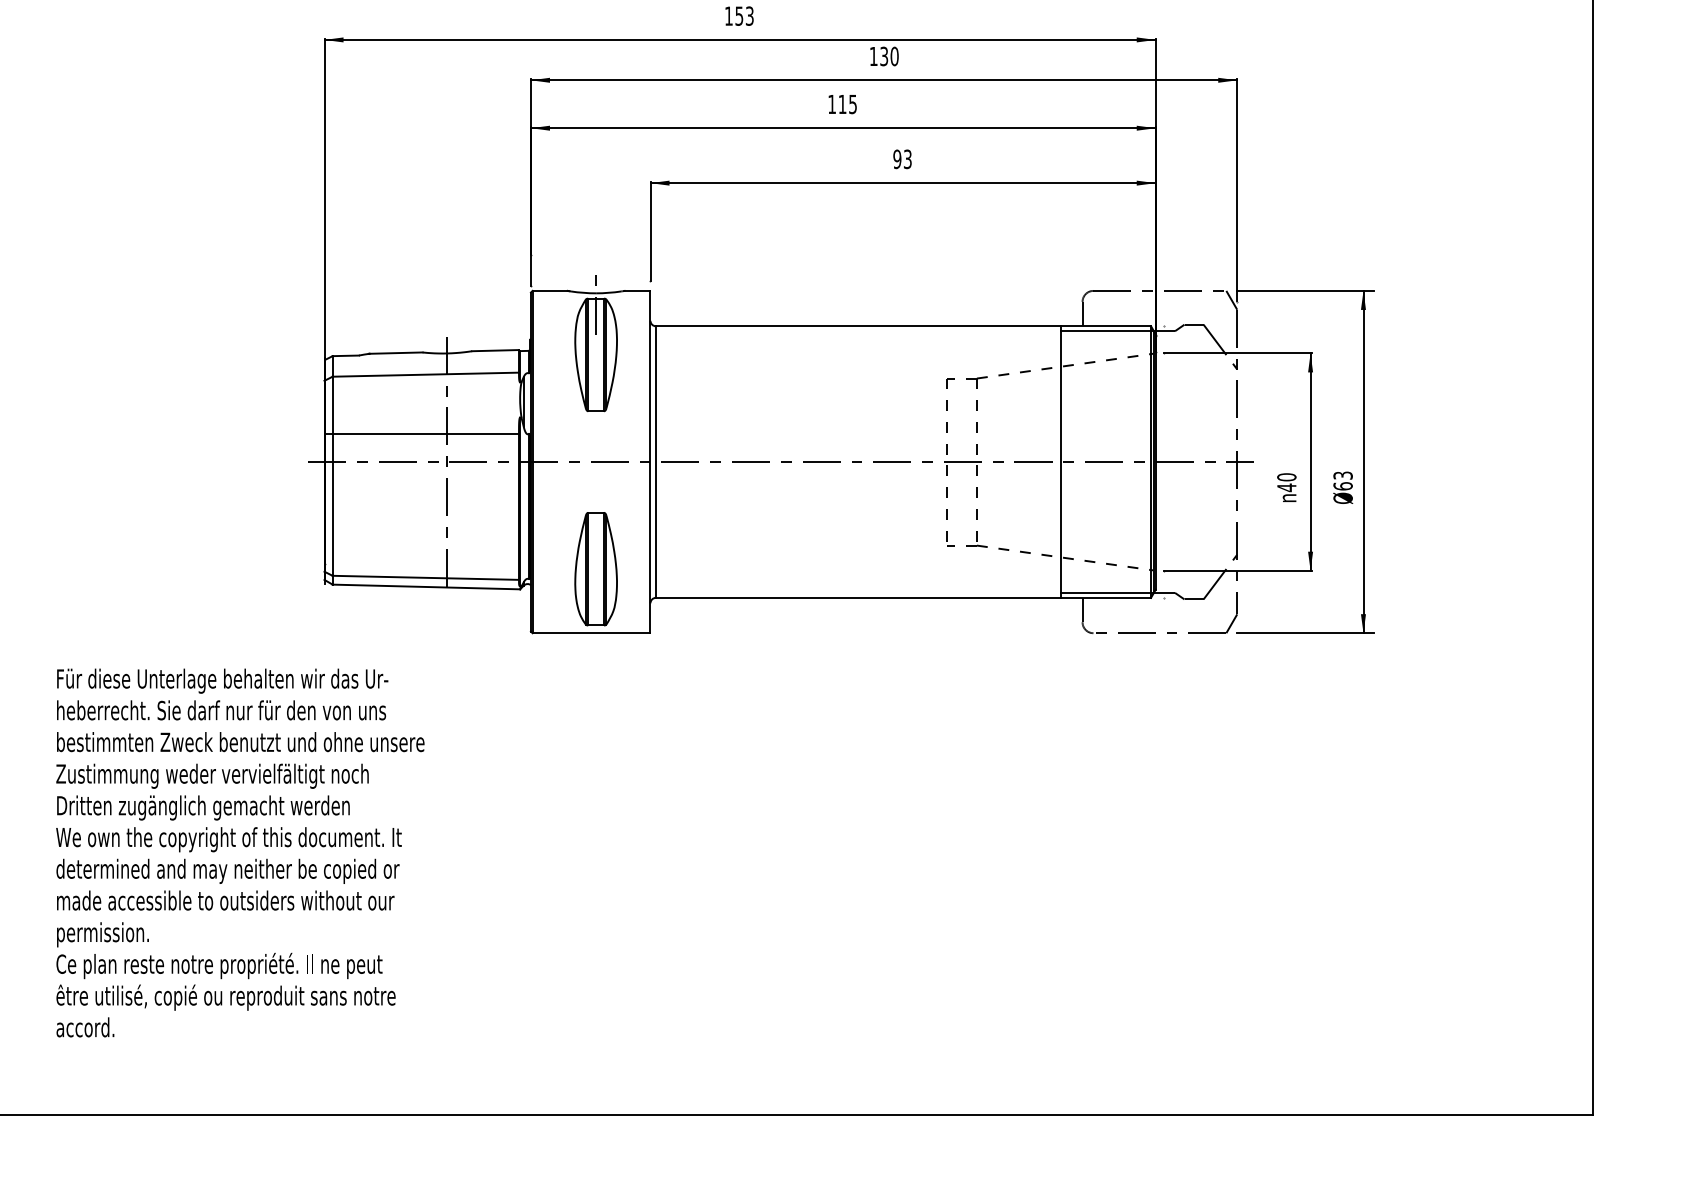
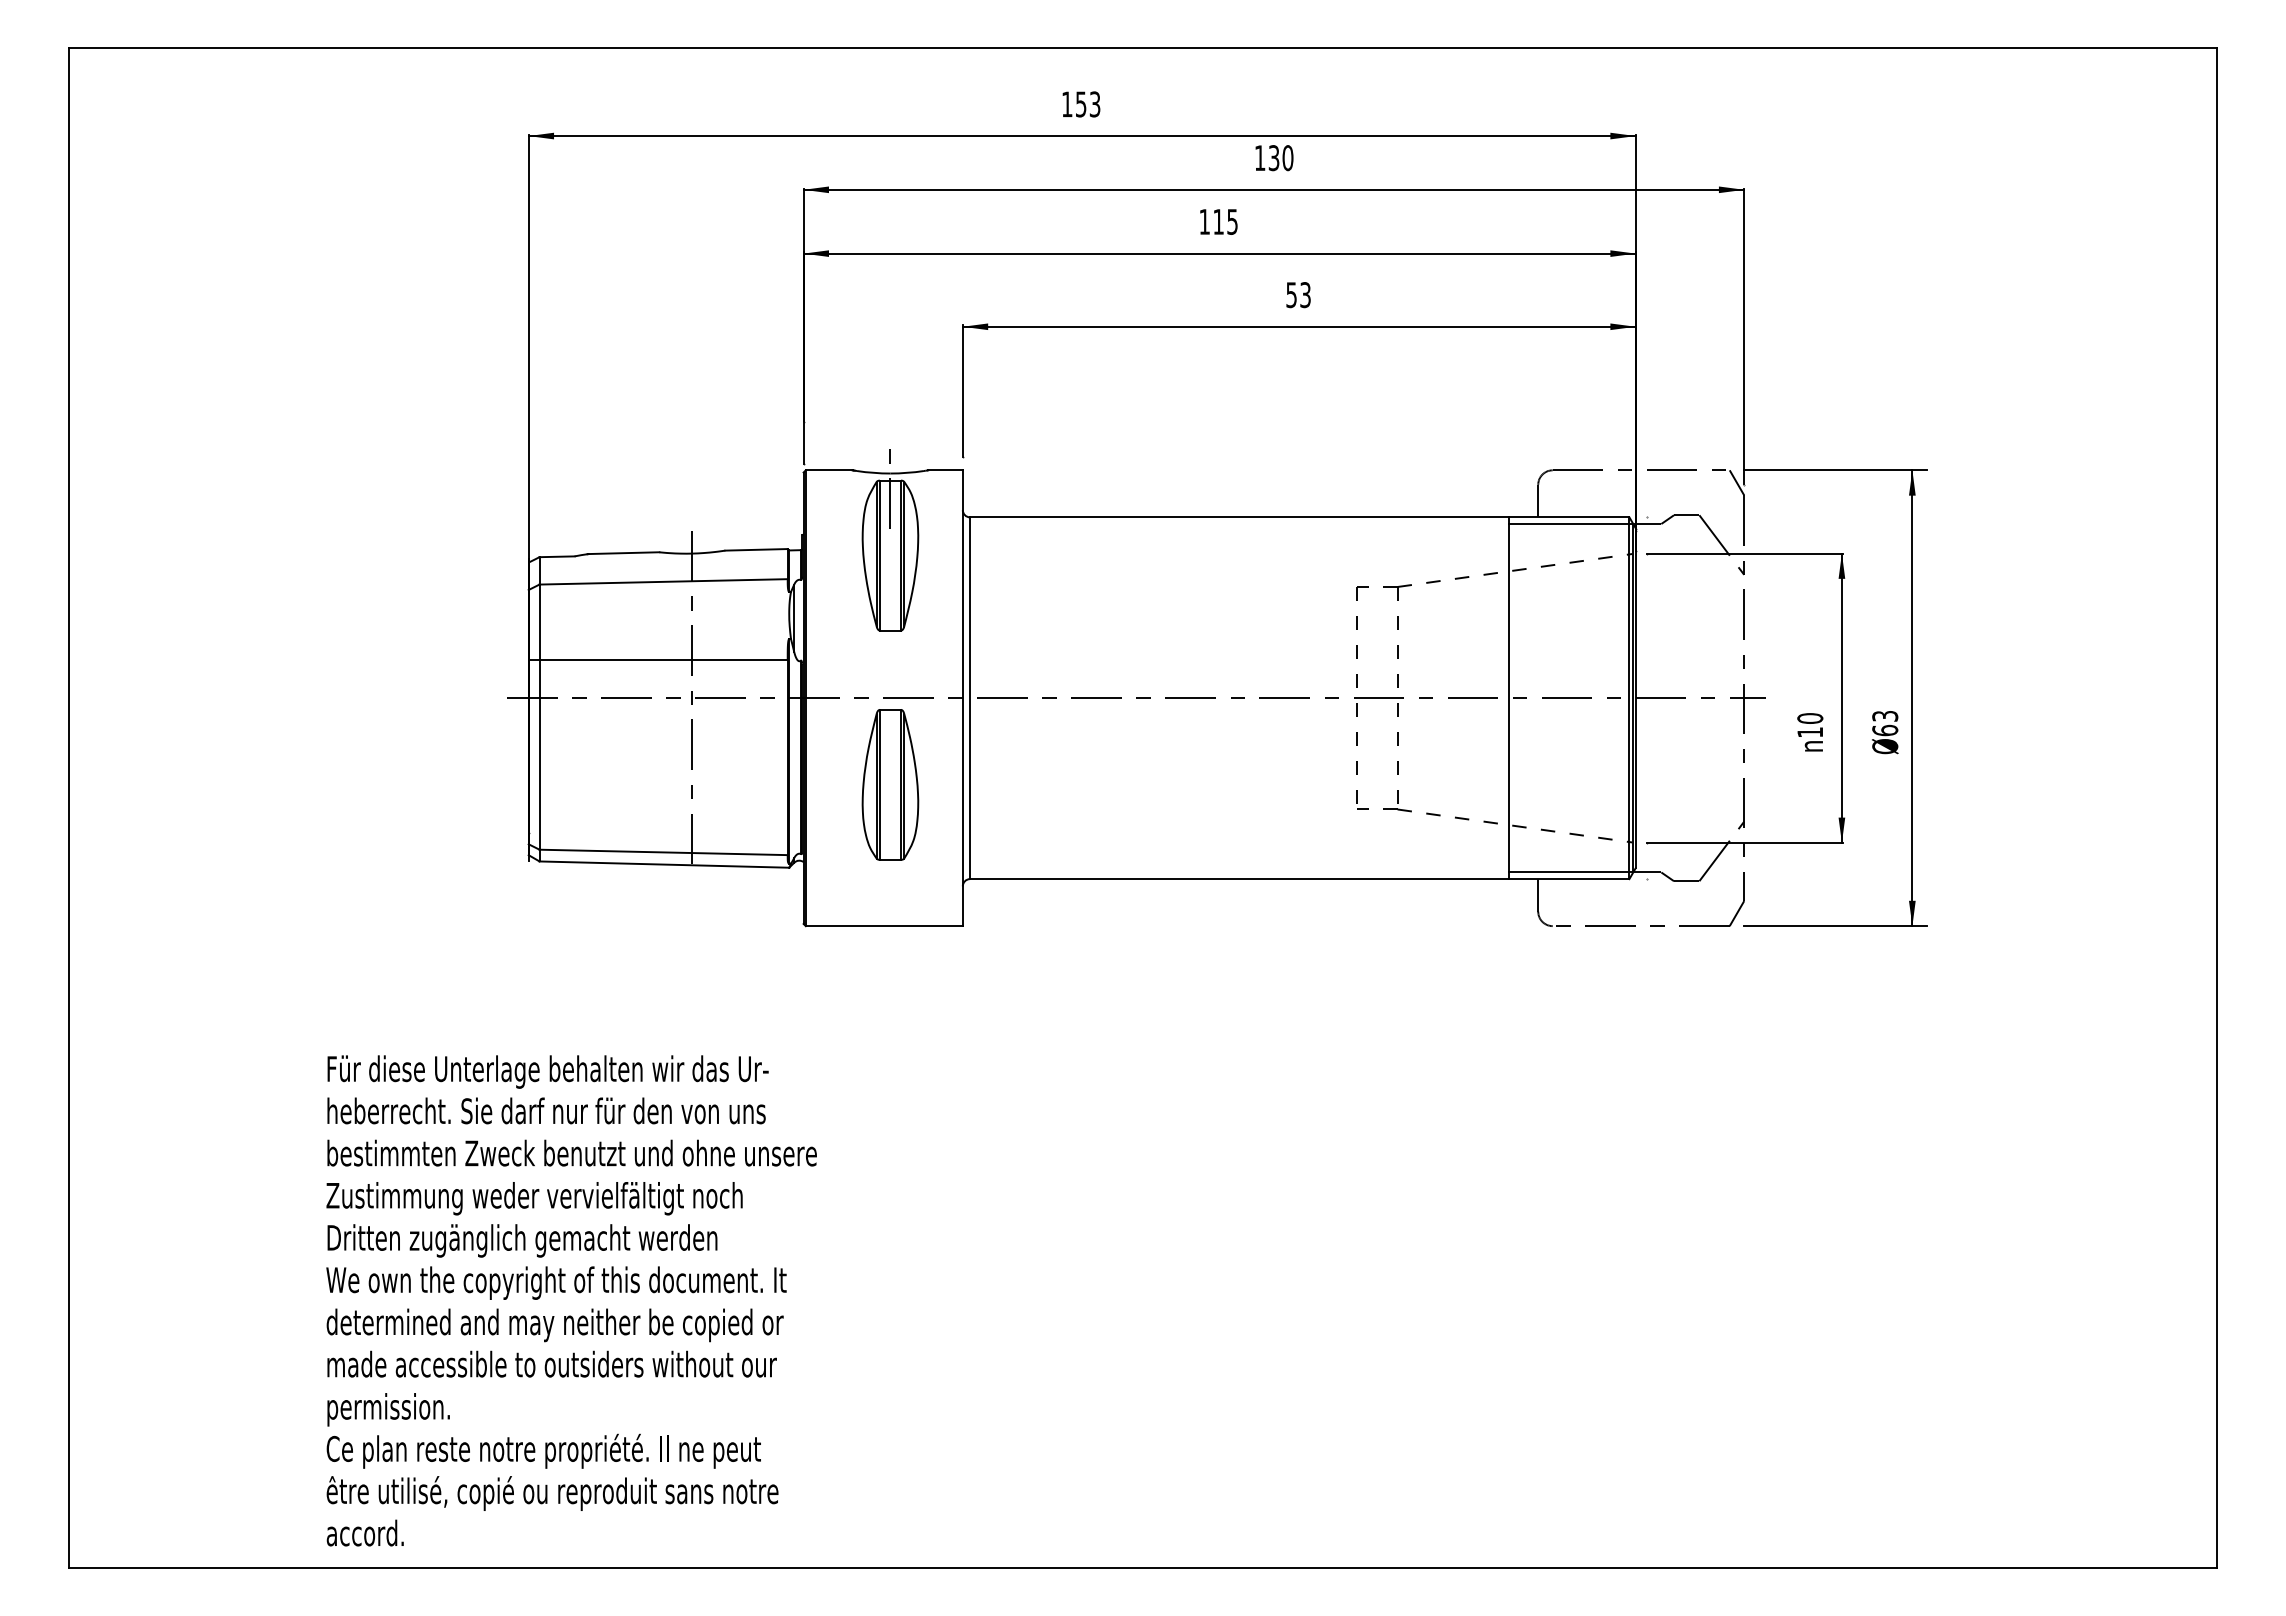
text: (897, 158) -> (1291, 294), 93 -> 53
text: (1286, 487) -> (1809, 732), 40 -> 10
part: (596, 568) -> (890, 784), moved
text: (240, 852) -> (571, 1300), moved

